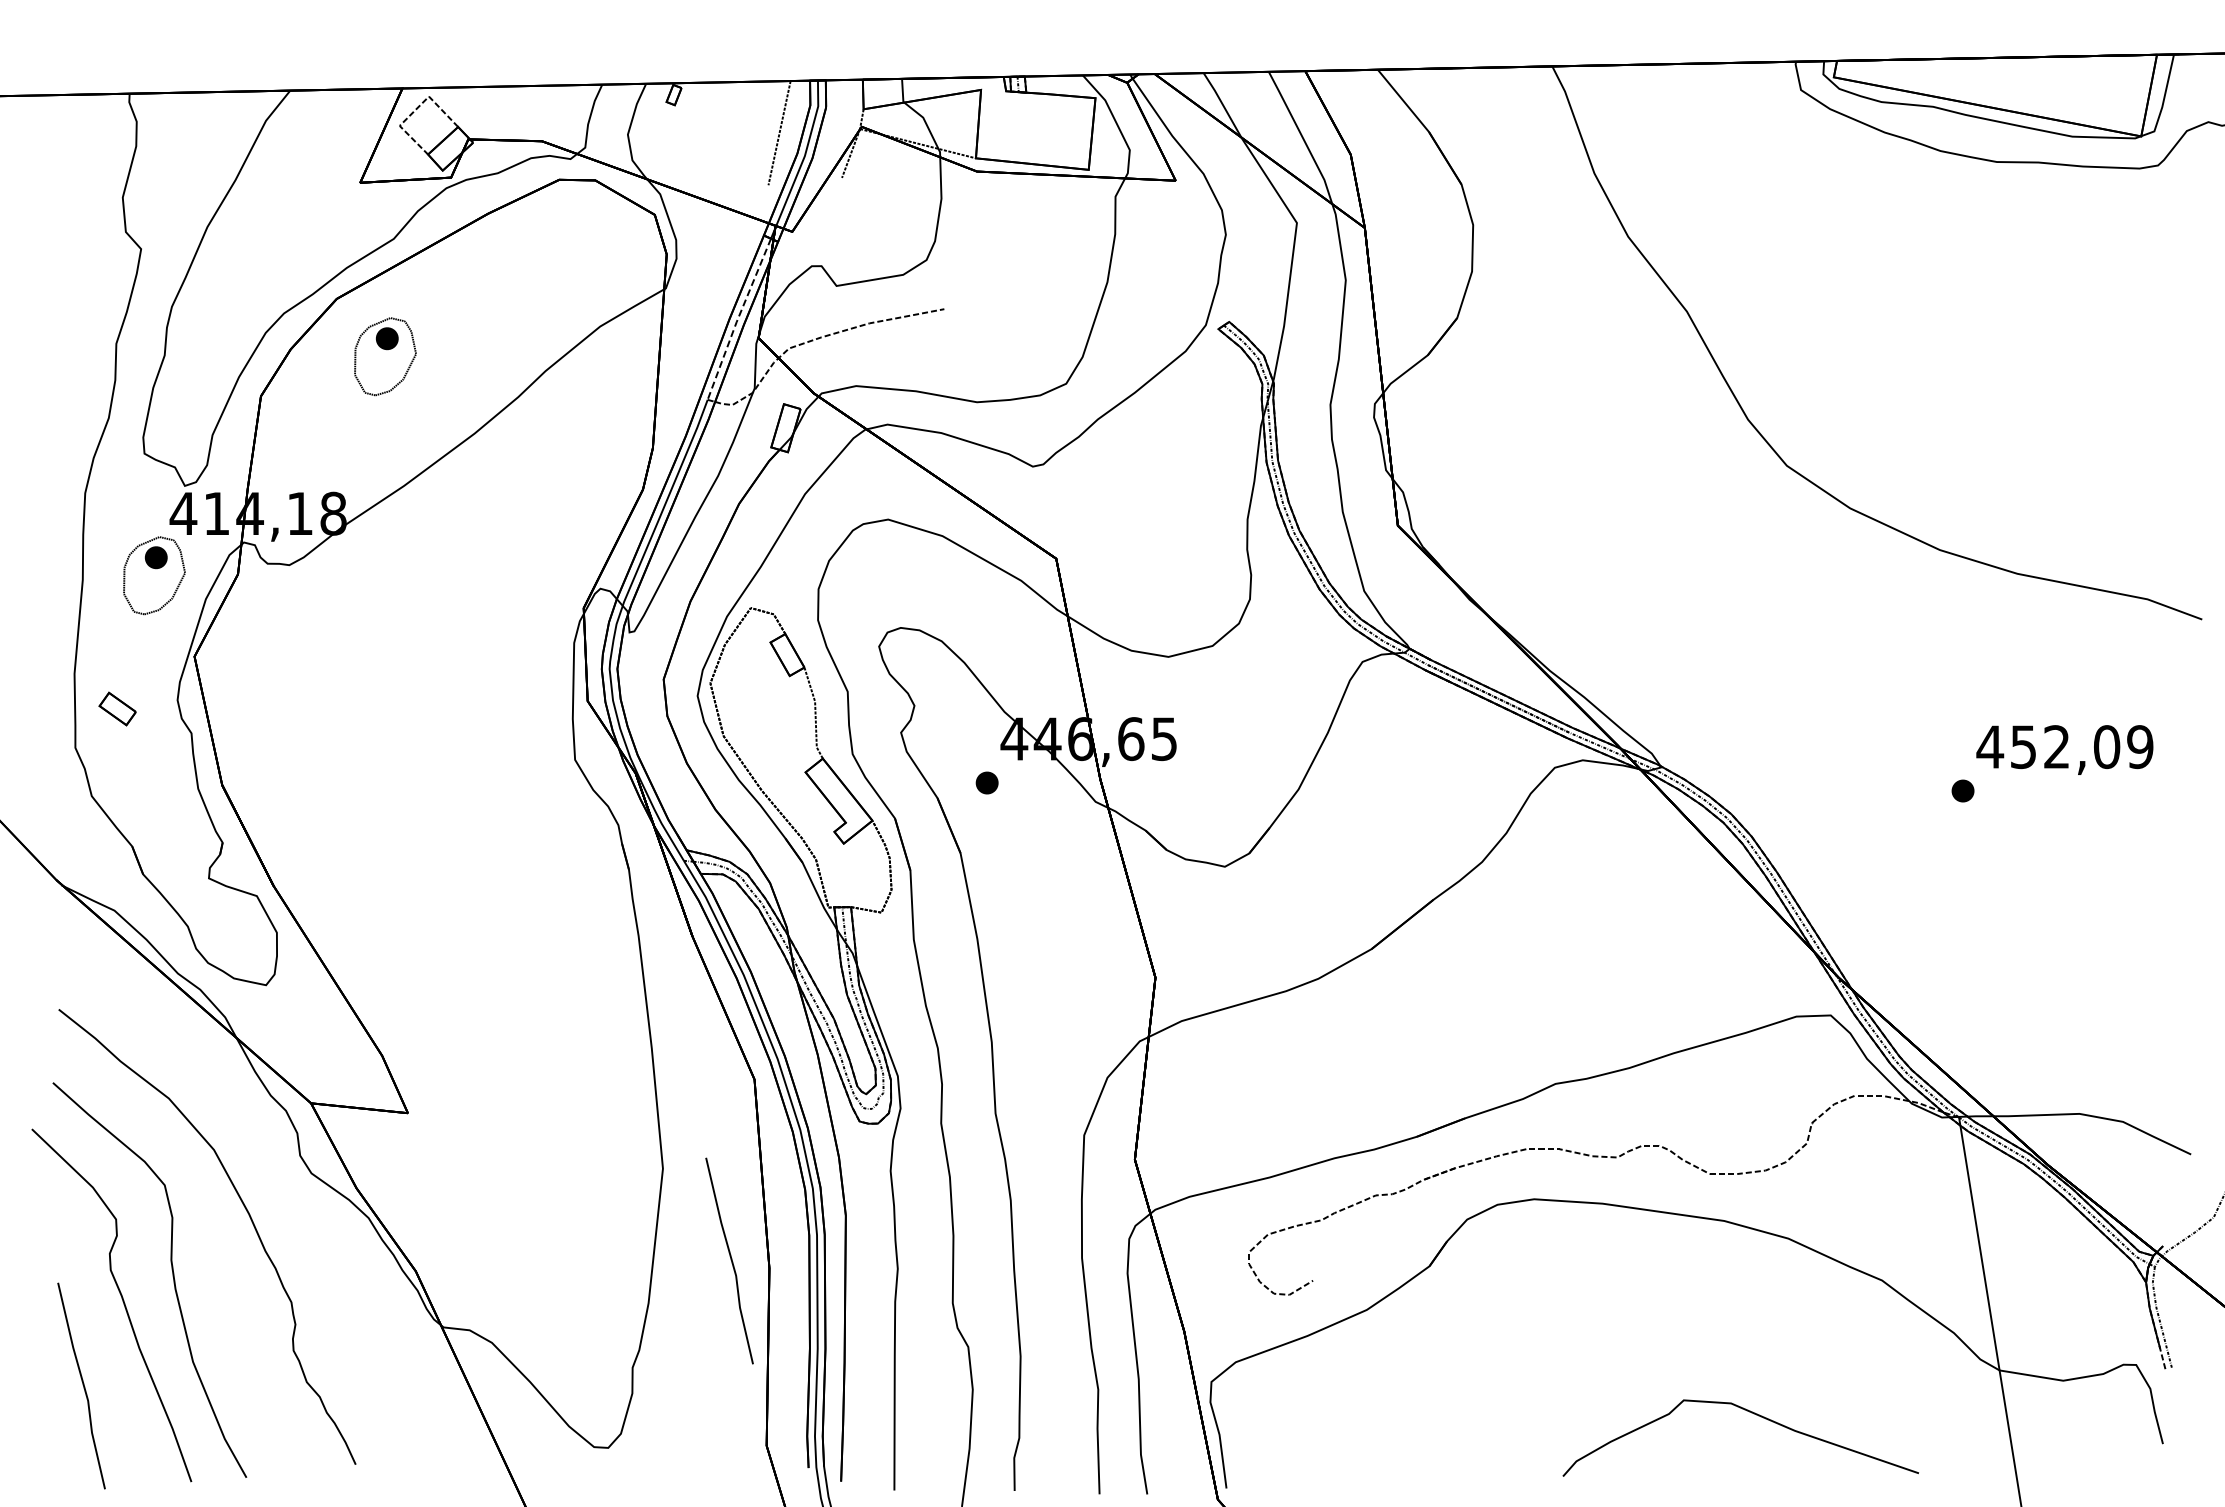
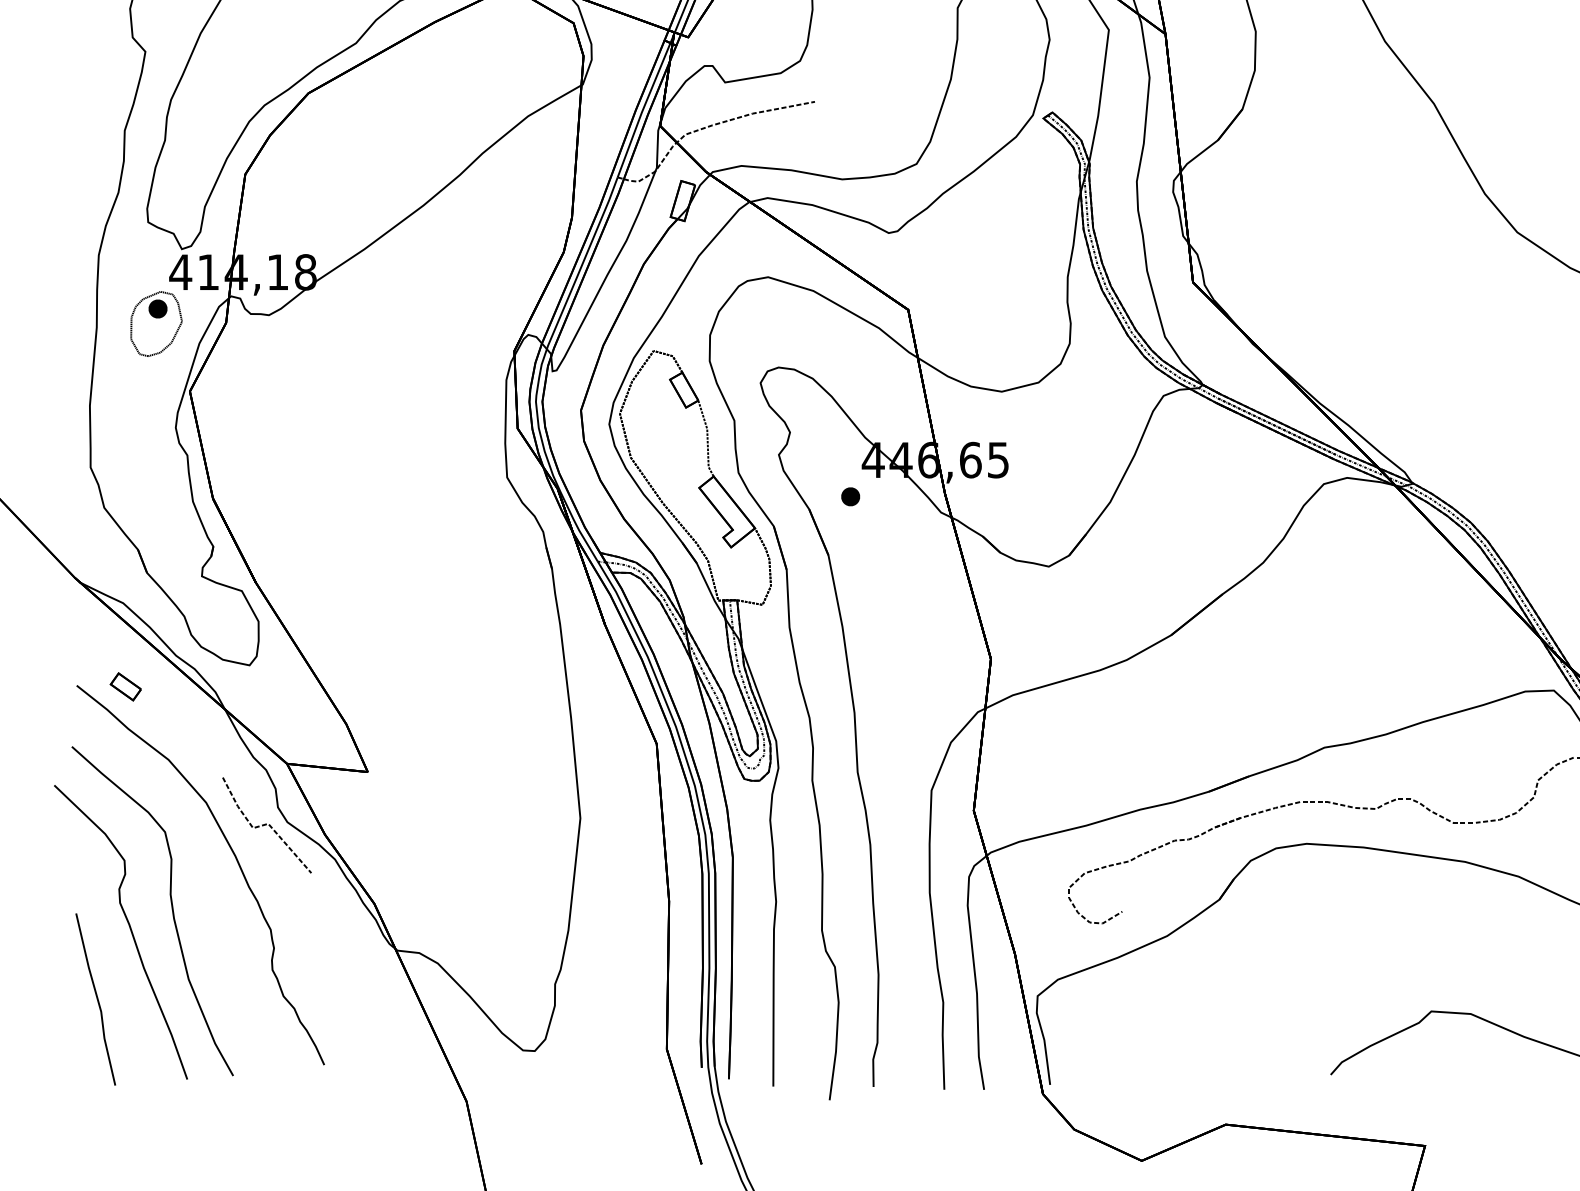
line: (737, 319) -> (642, 110), dashed -> solid
part: (385, 356) -> (349, 141), removed
part: (117, 708) -> (125, 686), moved
line: (286, 1176) -> (266, 824), added
line: (730, 1260) -> (636, 894), removed

